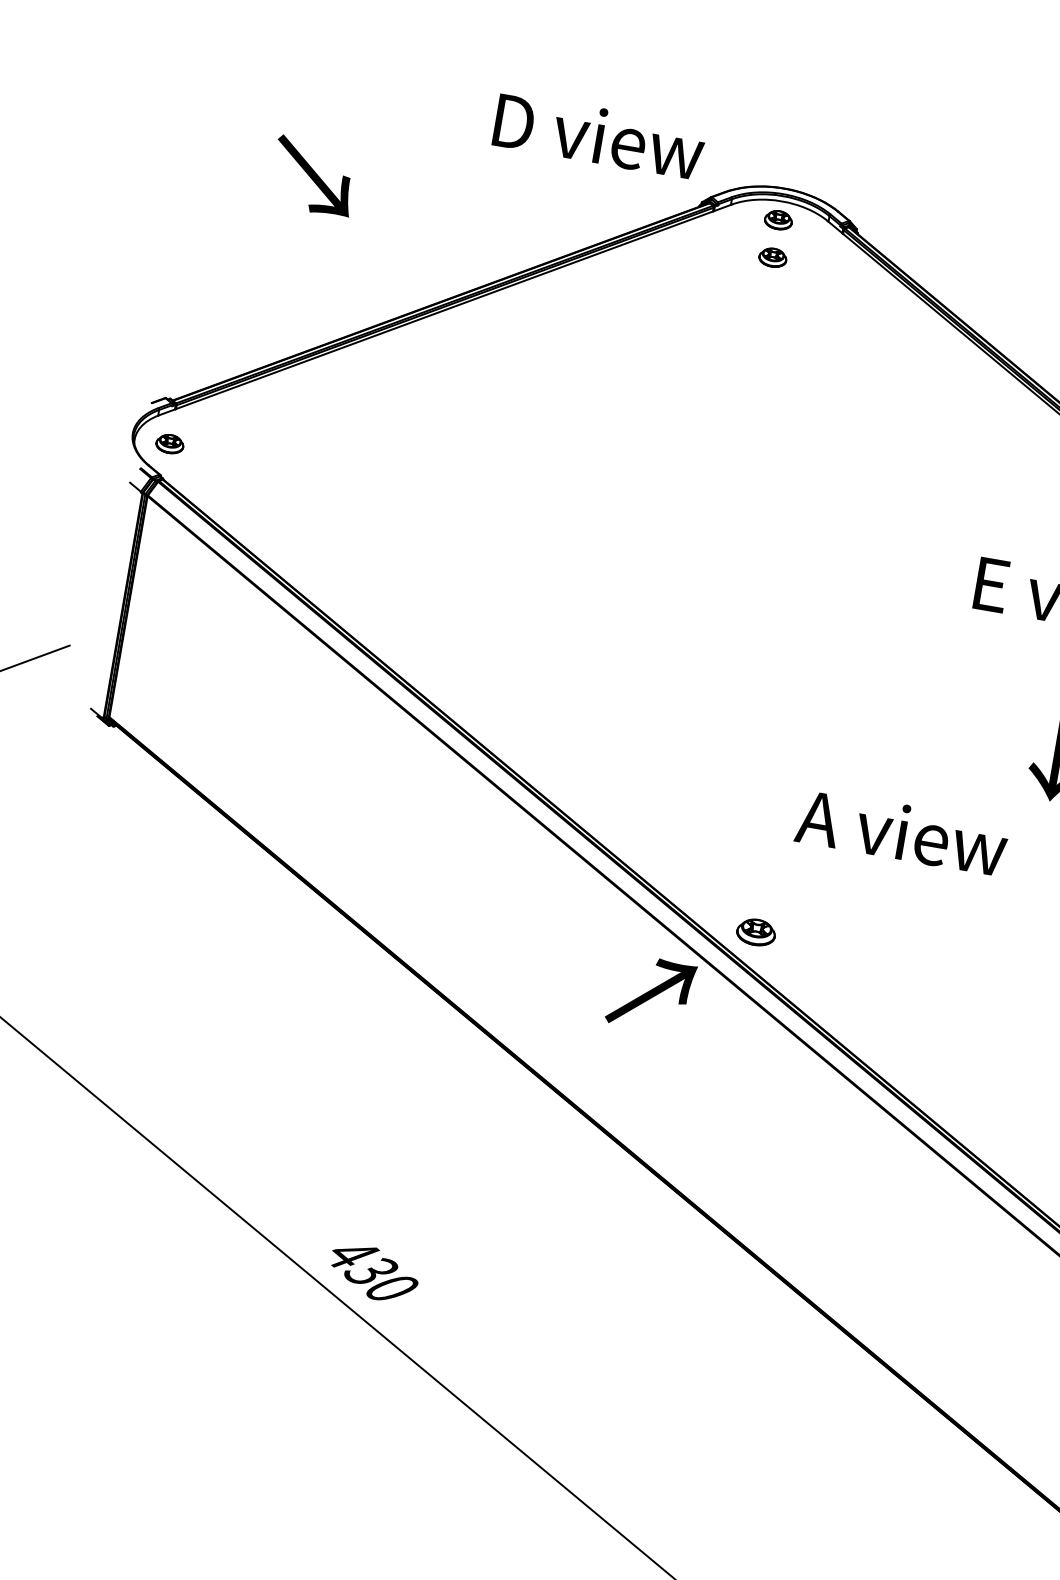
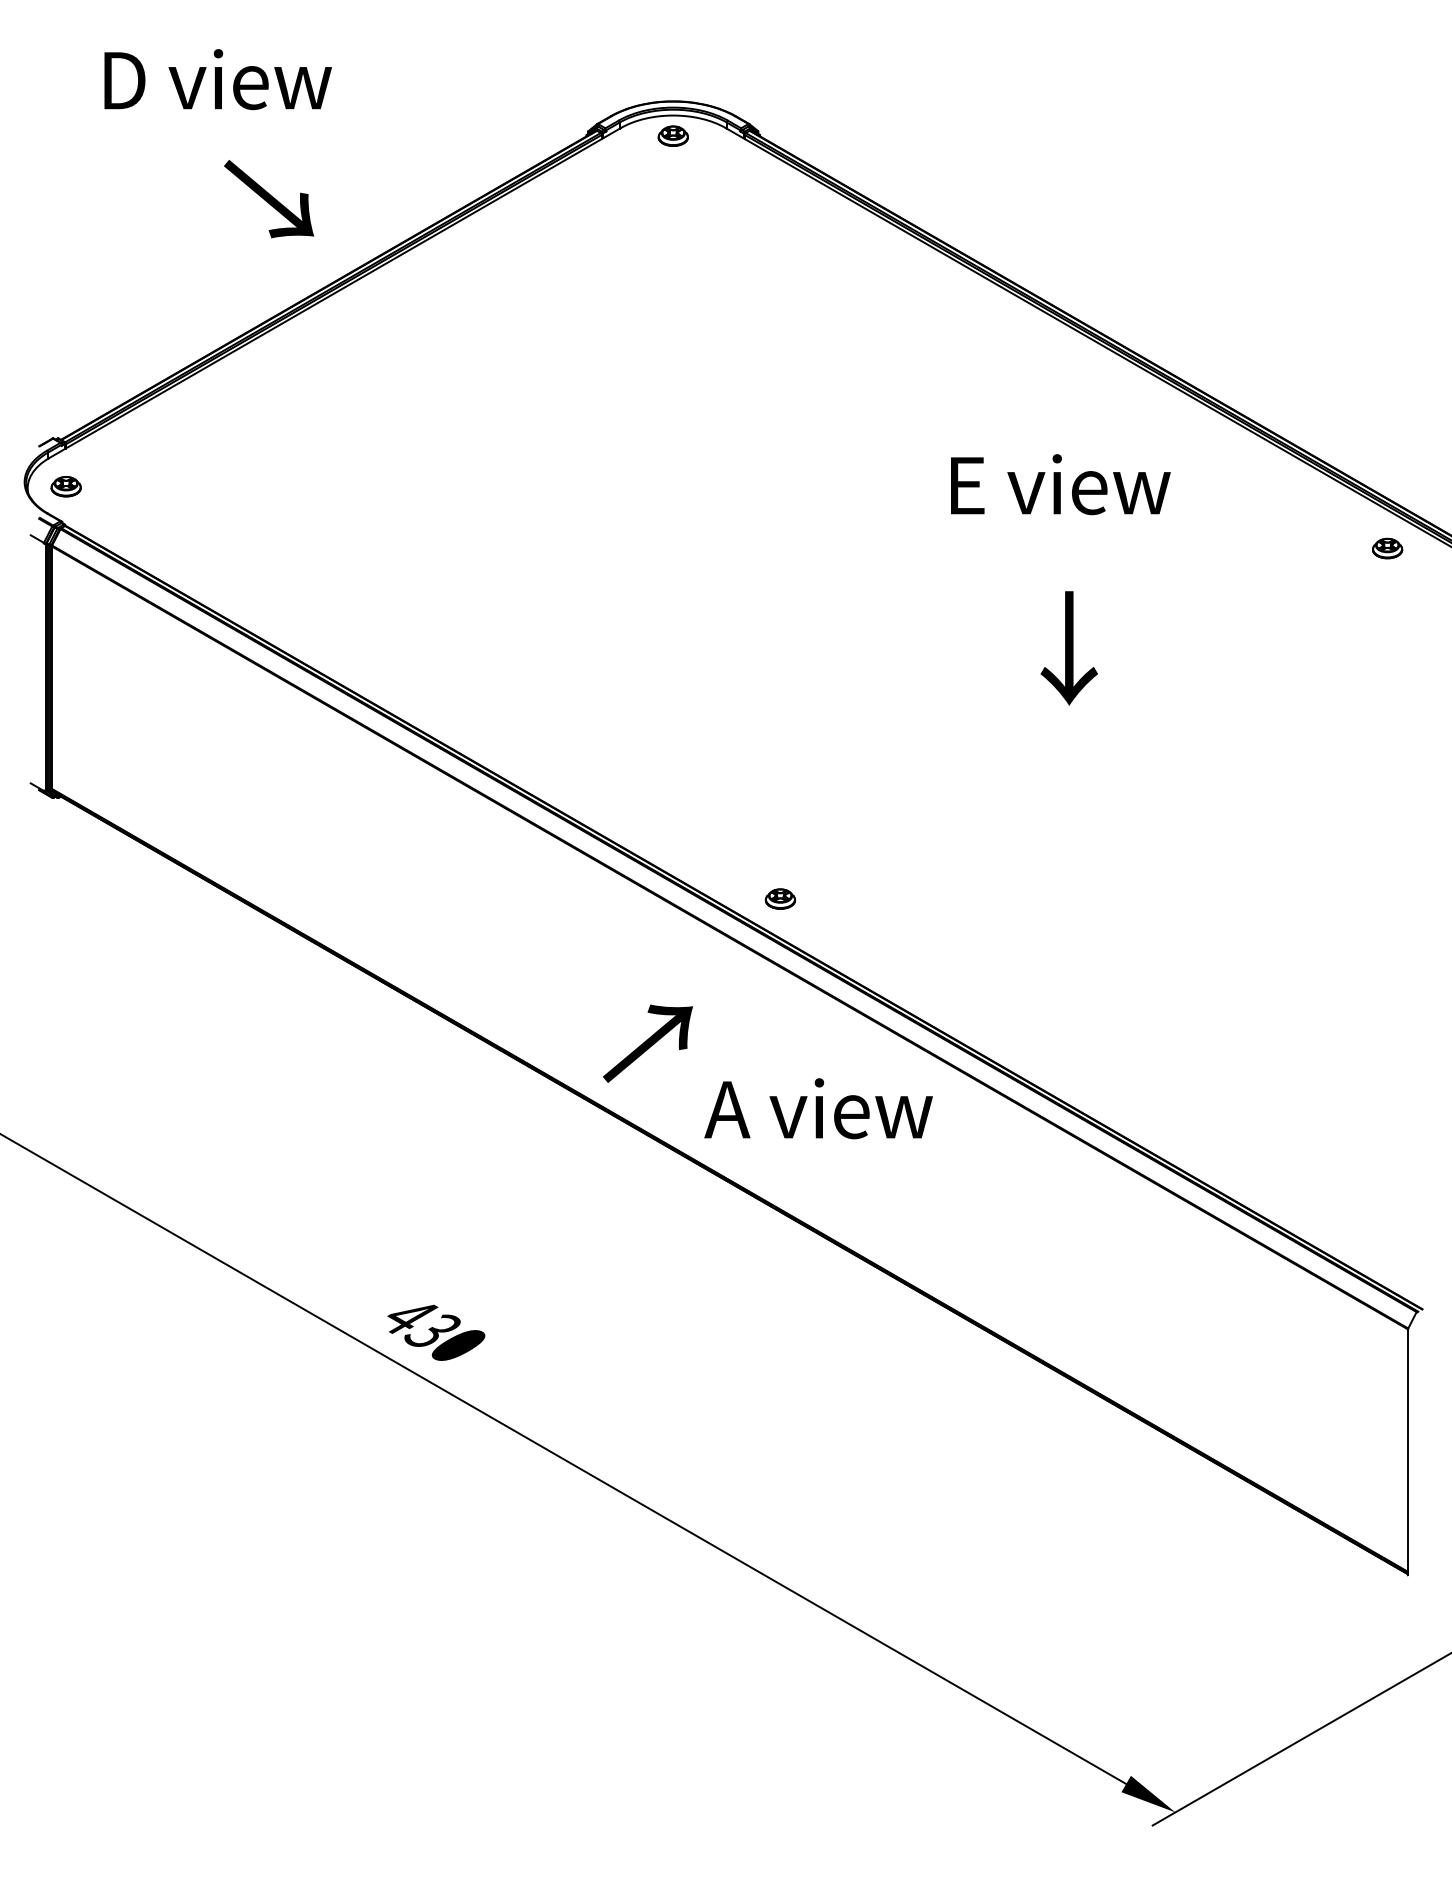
text: (598, 135) -> (217, 79), moved
text: (314, 176) -> (269, 199), moved
part: (772, 256) -> (673, 176), removed
text: (902, 832) -> (818, 1108), moved
part: (755, 931) -> (779, 898), size x0.71
text: (650, 993) -> (647, 1043), moved

